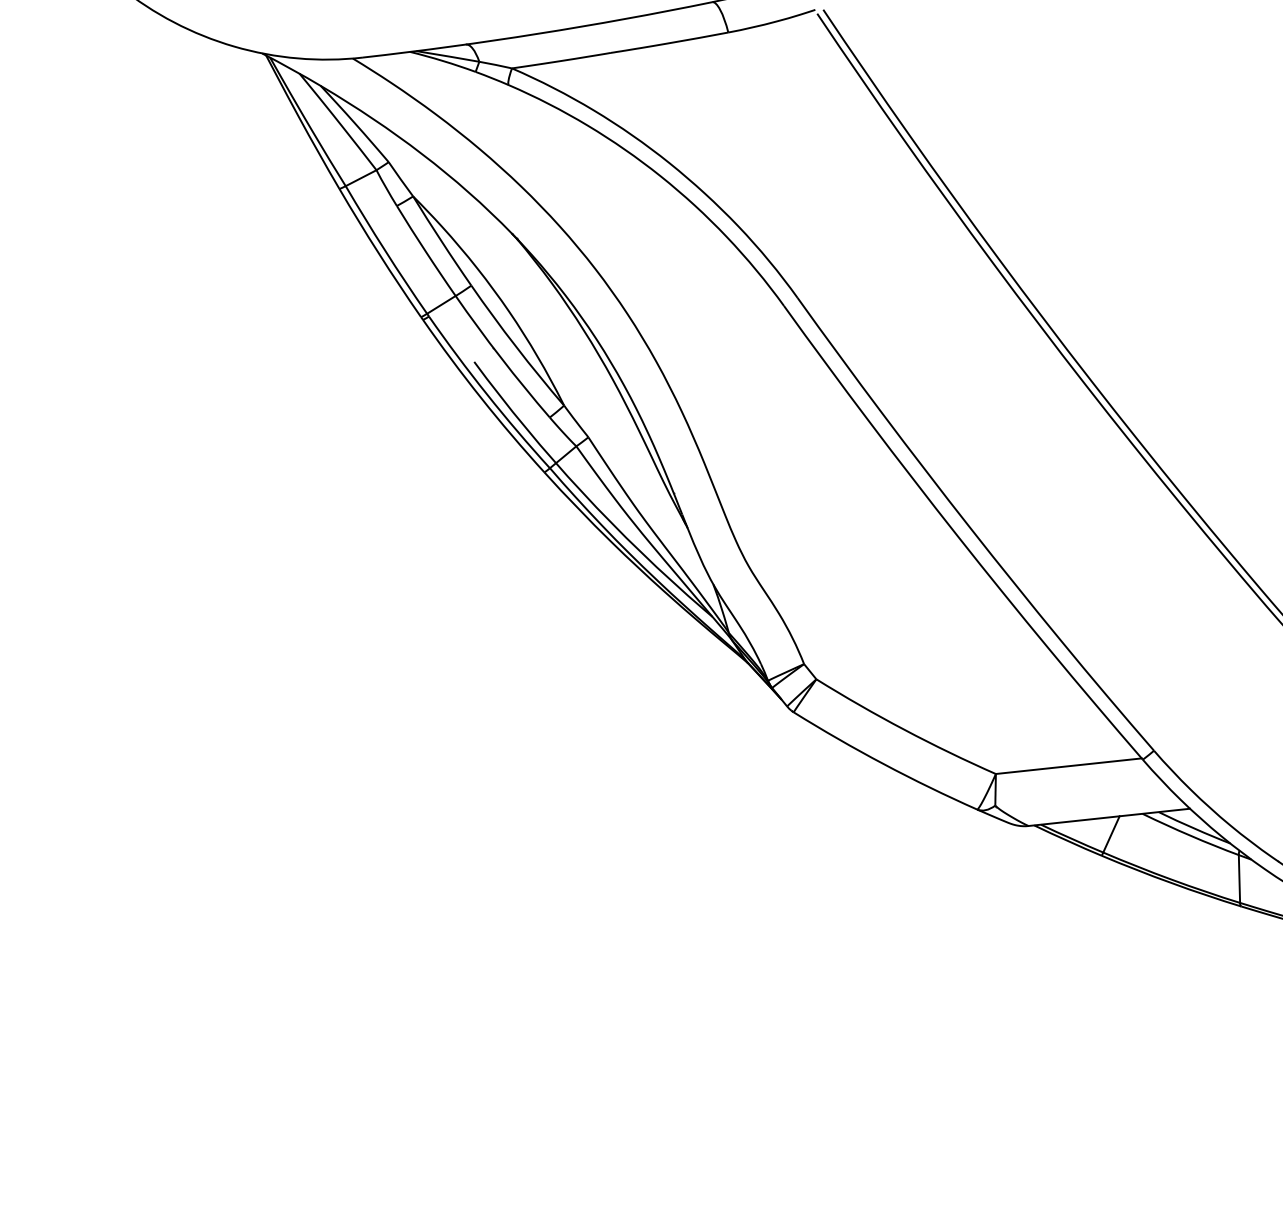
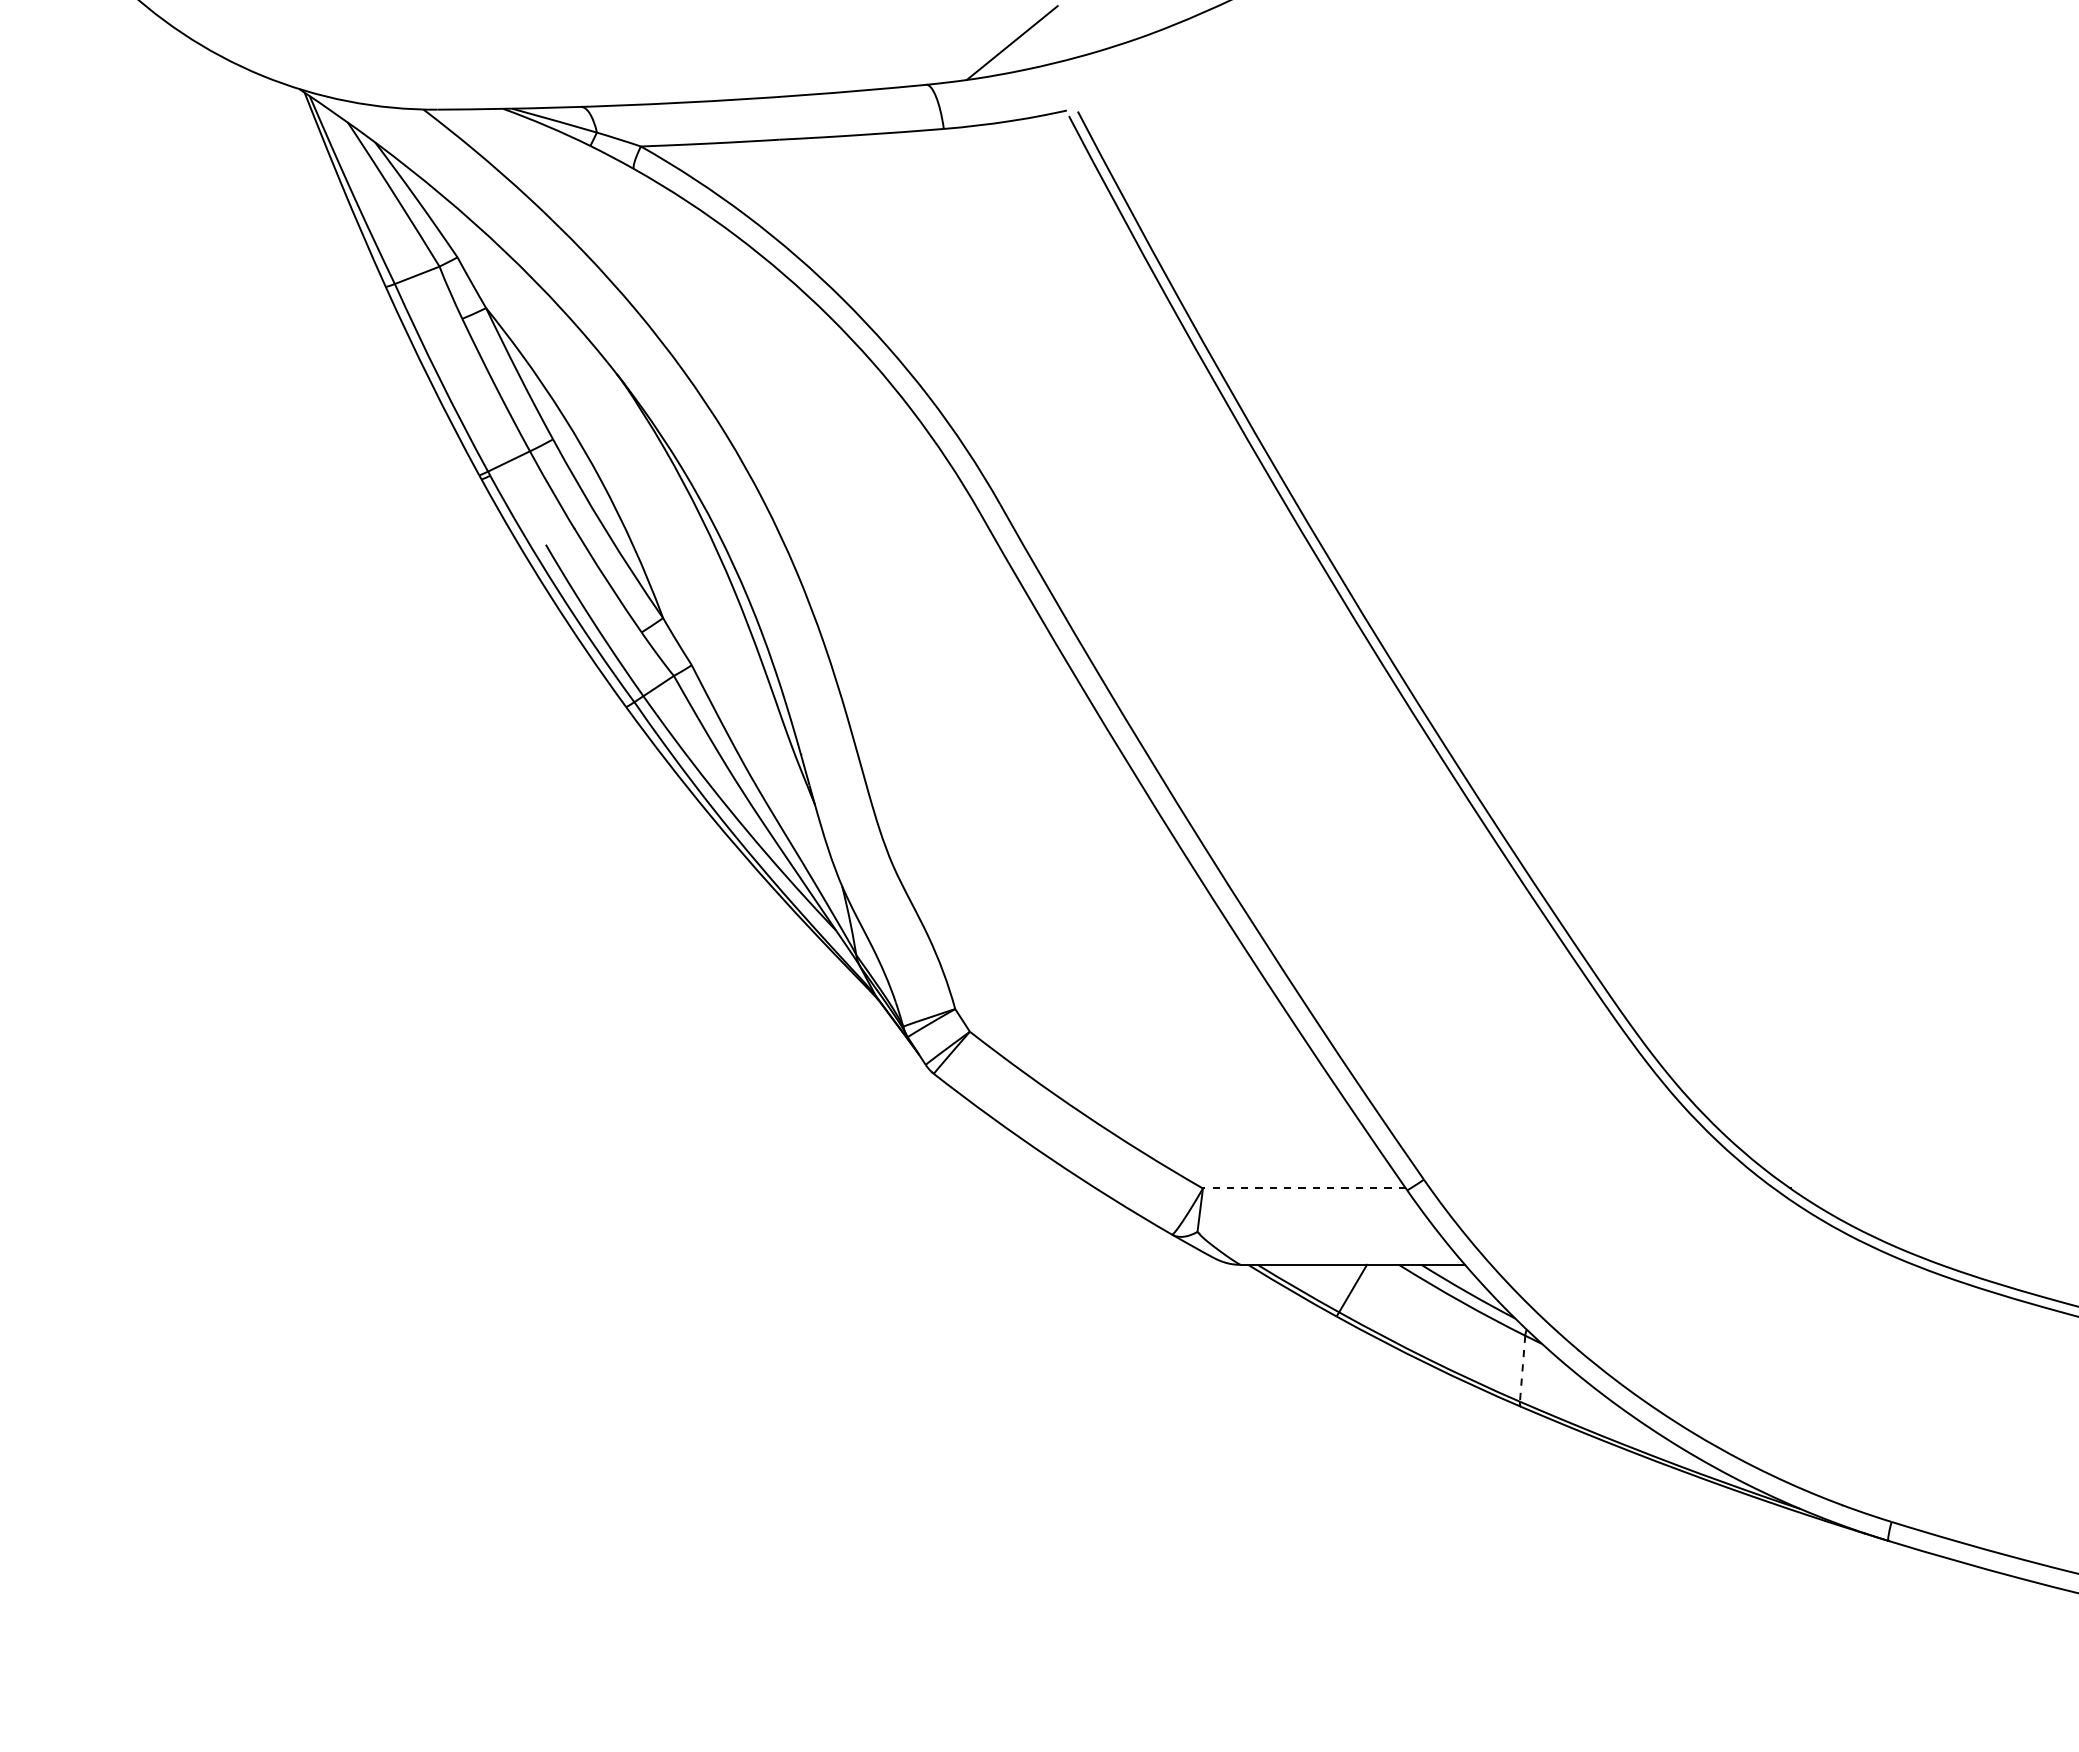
line: (1068, 766) -> (1303, 1188), solid -> dashed
line: (1239, 879) -> (1522, 1369), solid -> dashed

